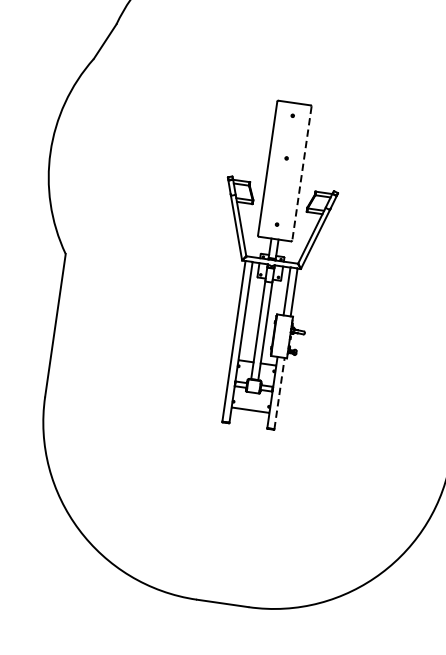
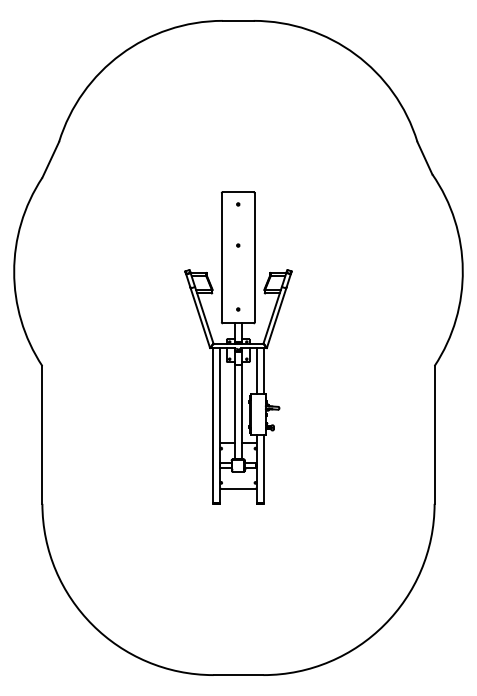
line: (301, 173) -> (254, 257), dashed -> solid
line: (279, 393) -> (263, 468), dashed -> solid

